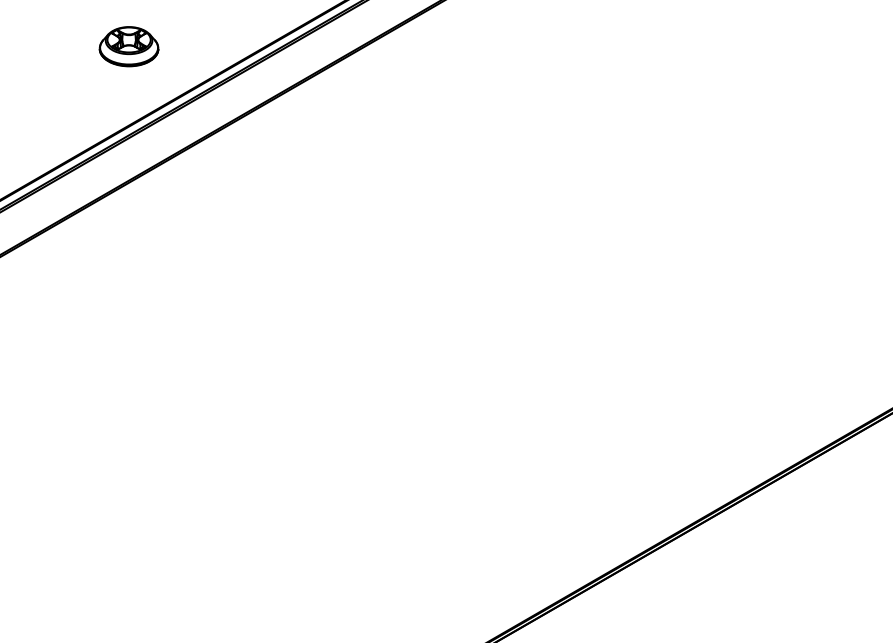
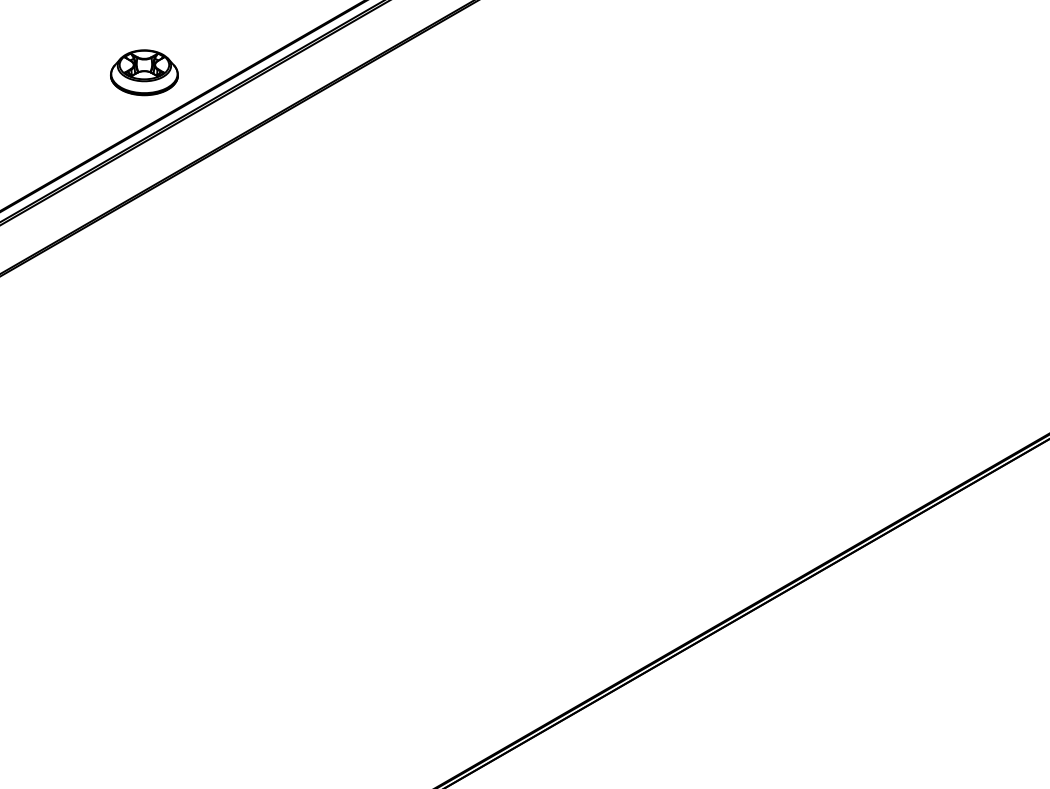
part: (129, 46) -> (144, 72), moved

